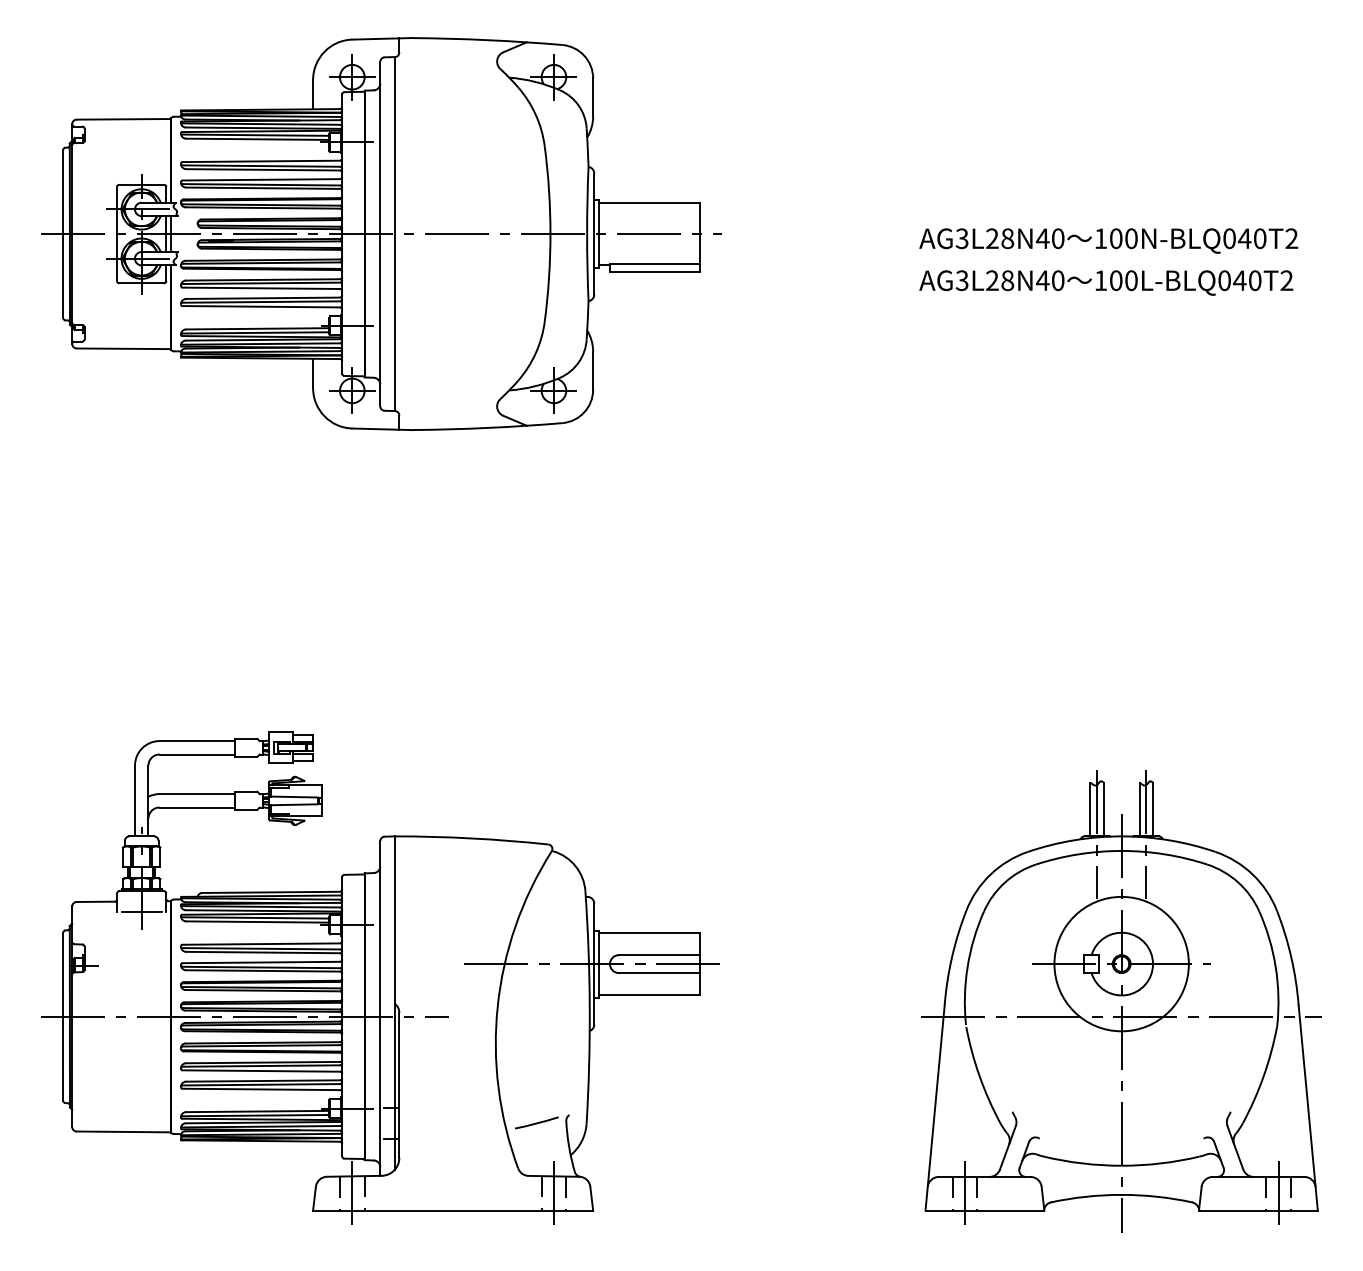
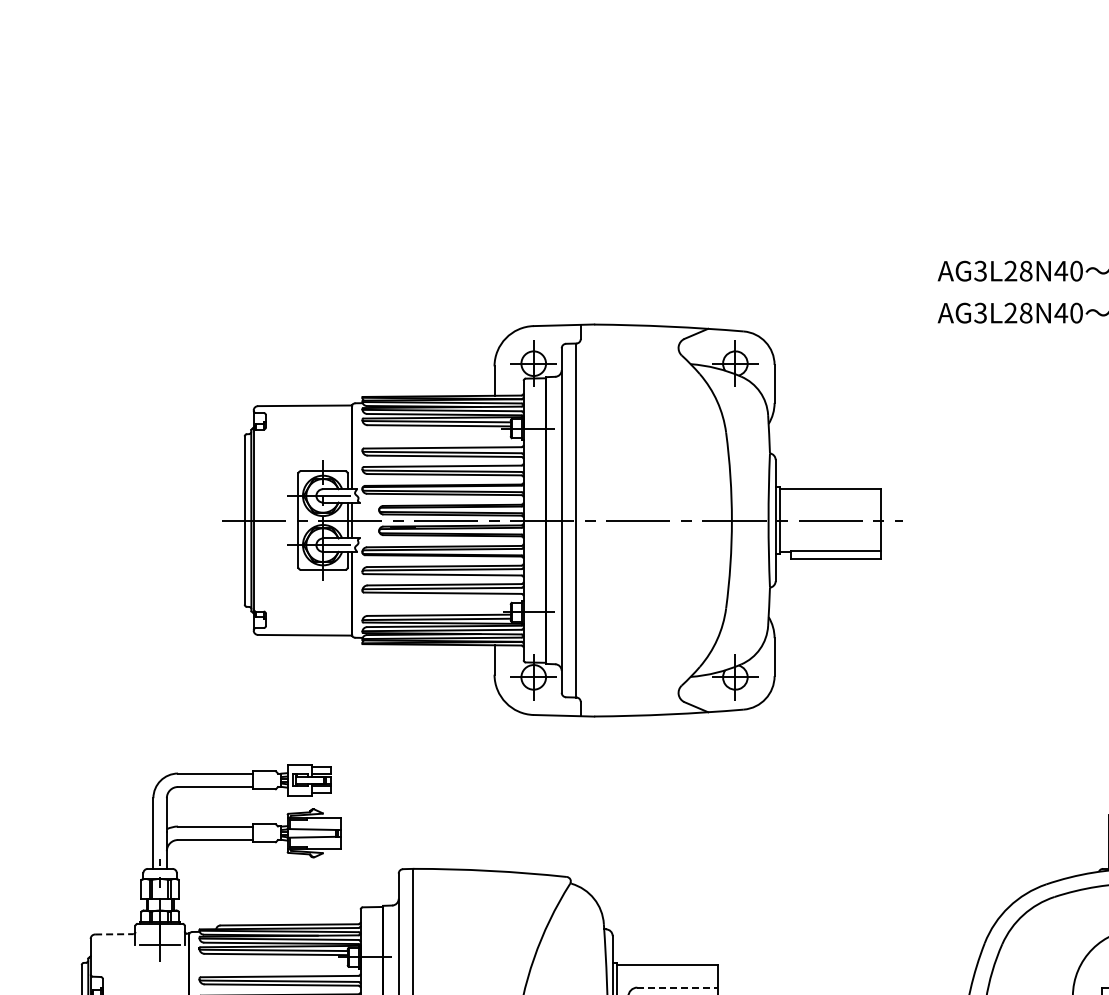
part: (381, 233) -> (562, 519), moved
line: (96, 901) -> (114, 933), solid -> dashed
line: (659, 955) -> (677, 987), solid -> dashed

